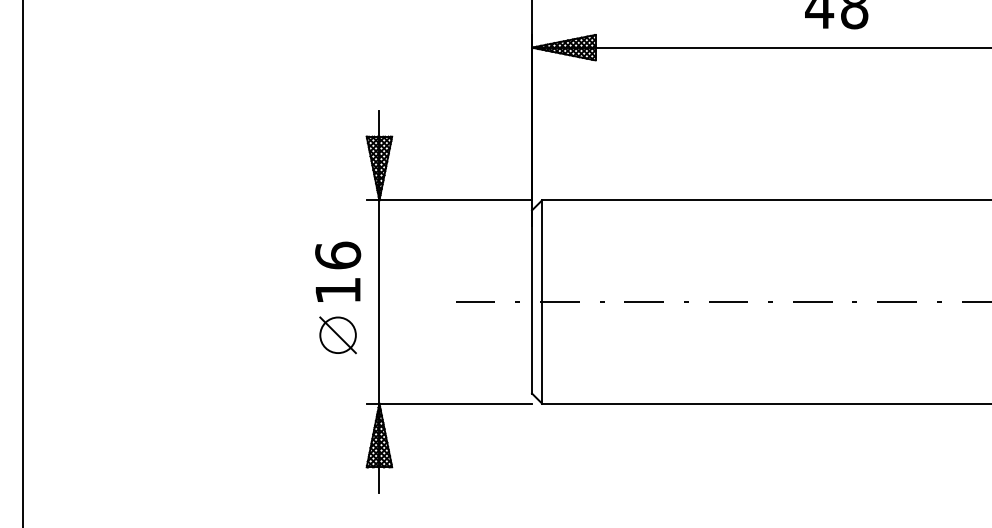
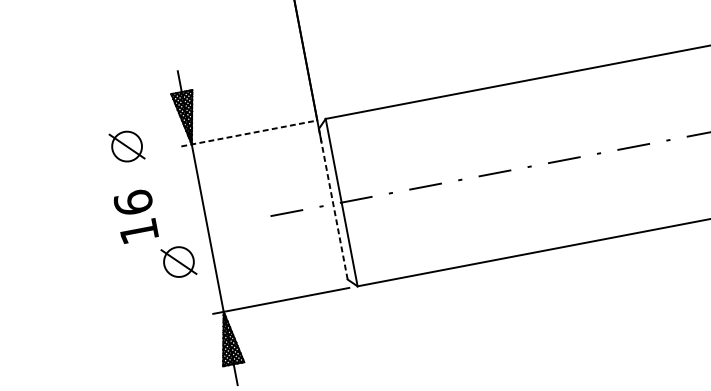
part: (302, 188) -> (126, 146), added
line: (449, 200) -> (249, 133), solid -> dashed
text: (338, 271) -> (136, 215), moved
line: (532, 302) -> (333, 204), solid -> dashed

